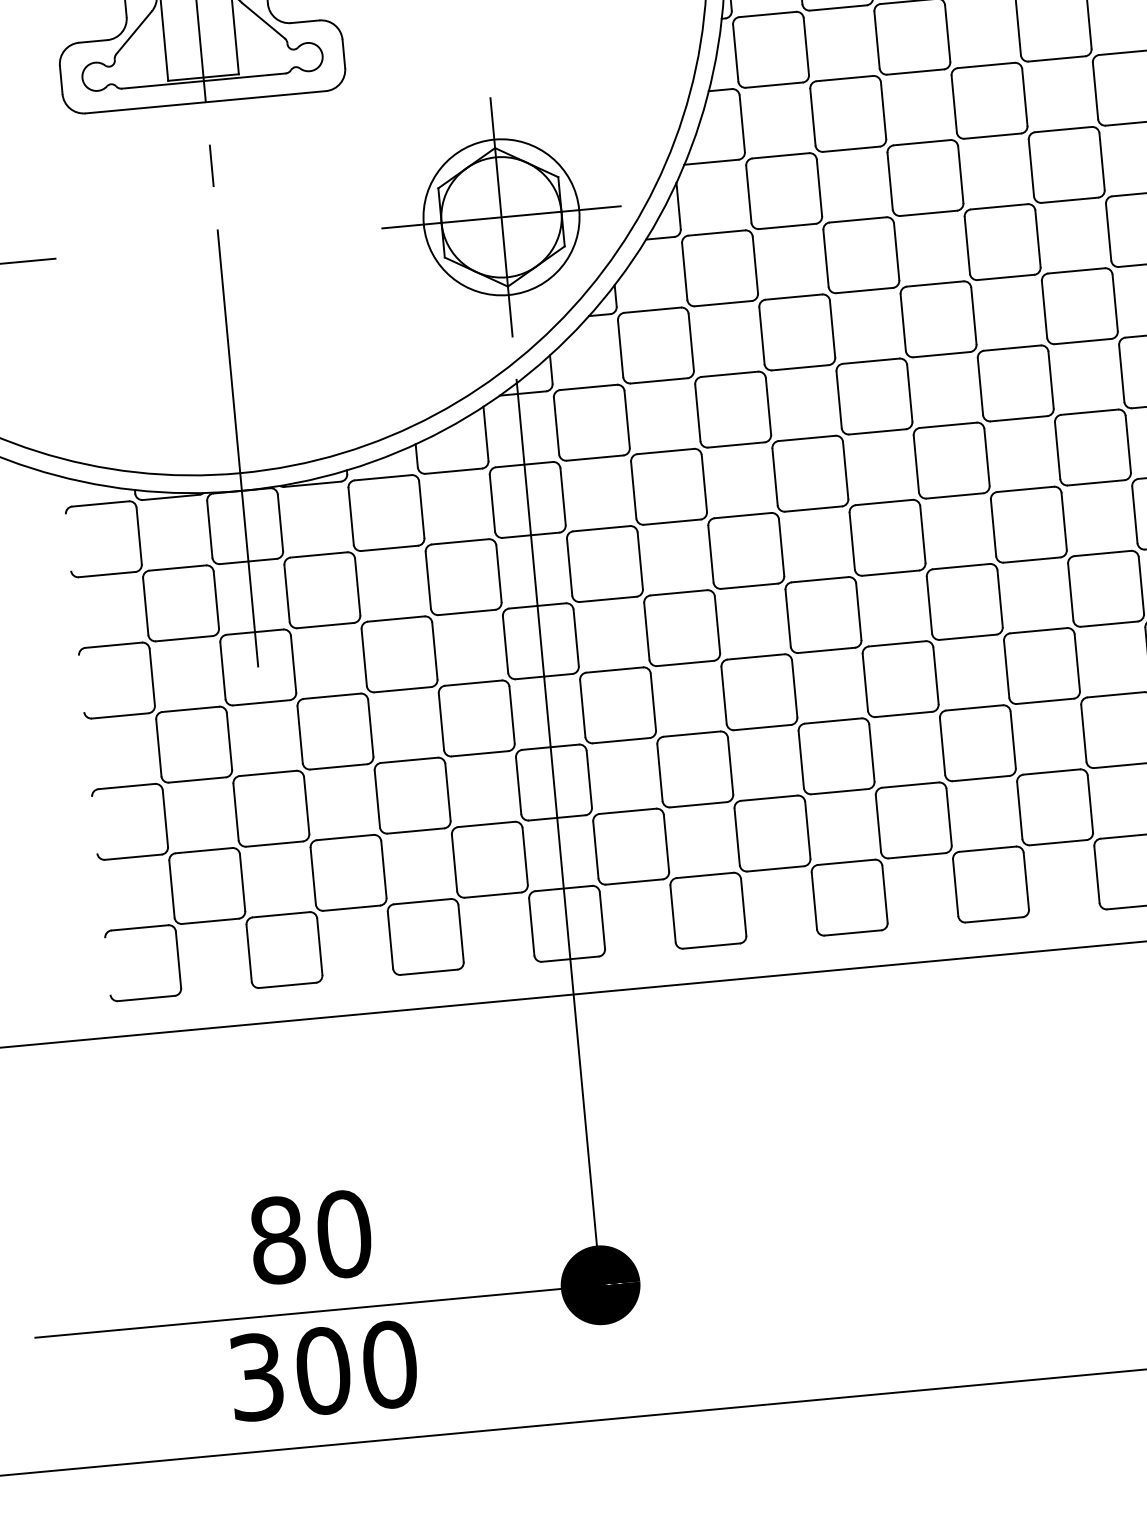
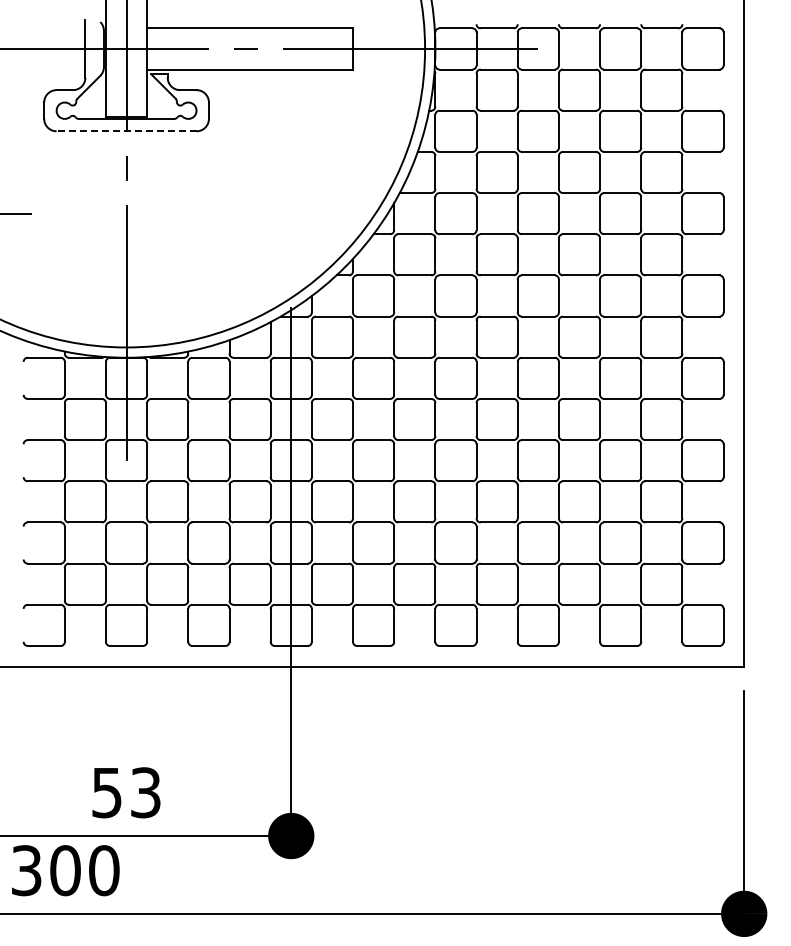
line: (205, 102) -> (126, 131), solid -> dashed
part: (500, 217) -> (290, 213), removed
text: (310, 1236) -> (126, 792), 80 -> 53
text: (323, 1370) -> (65, 870), moved

